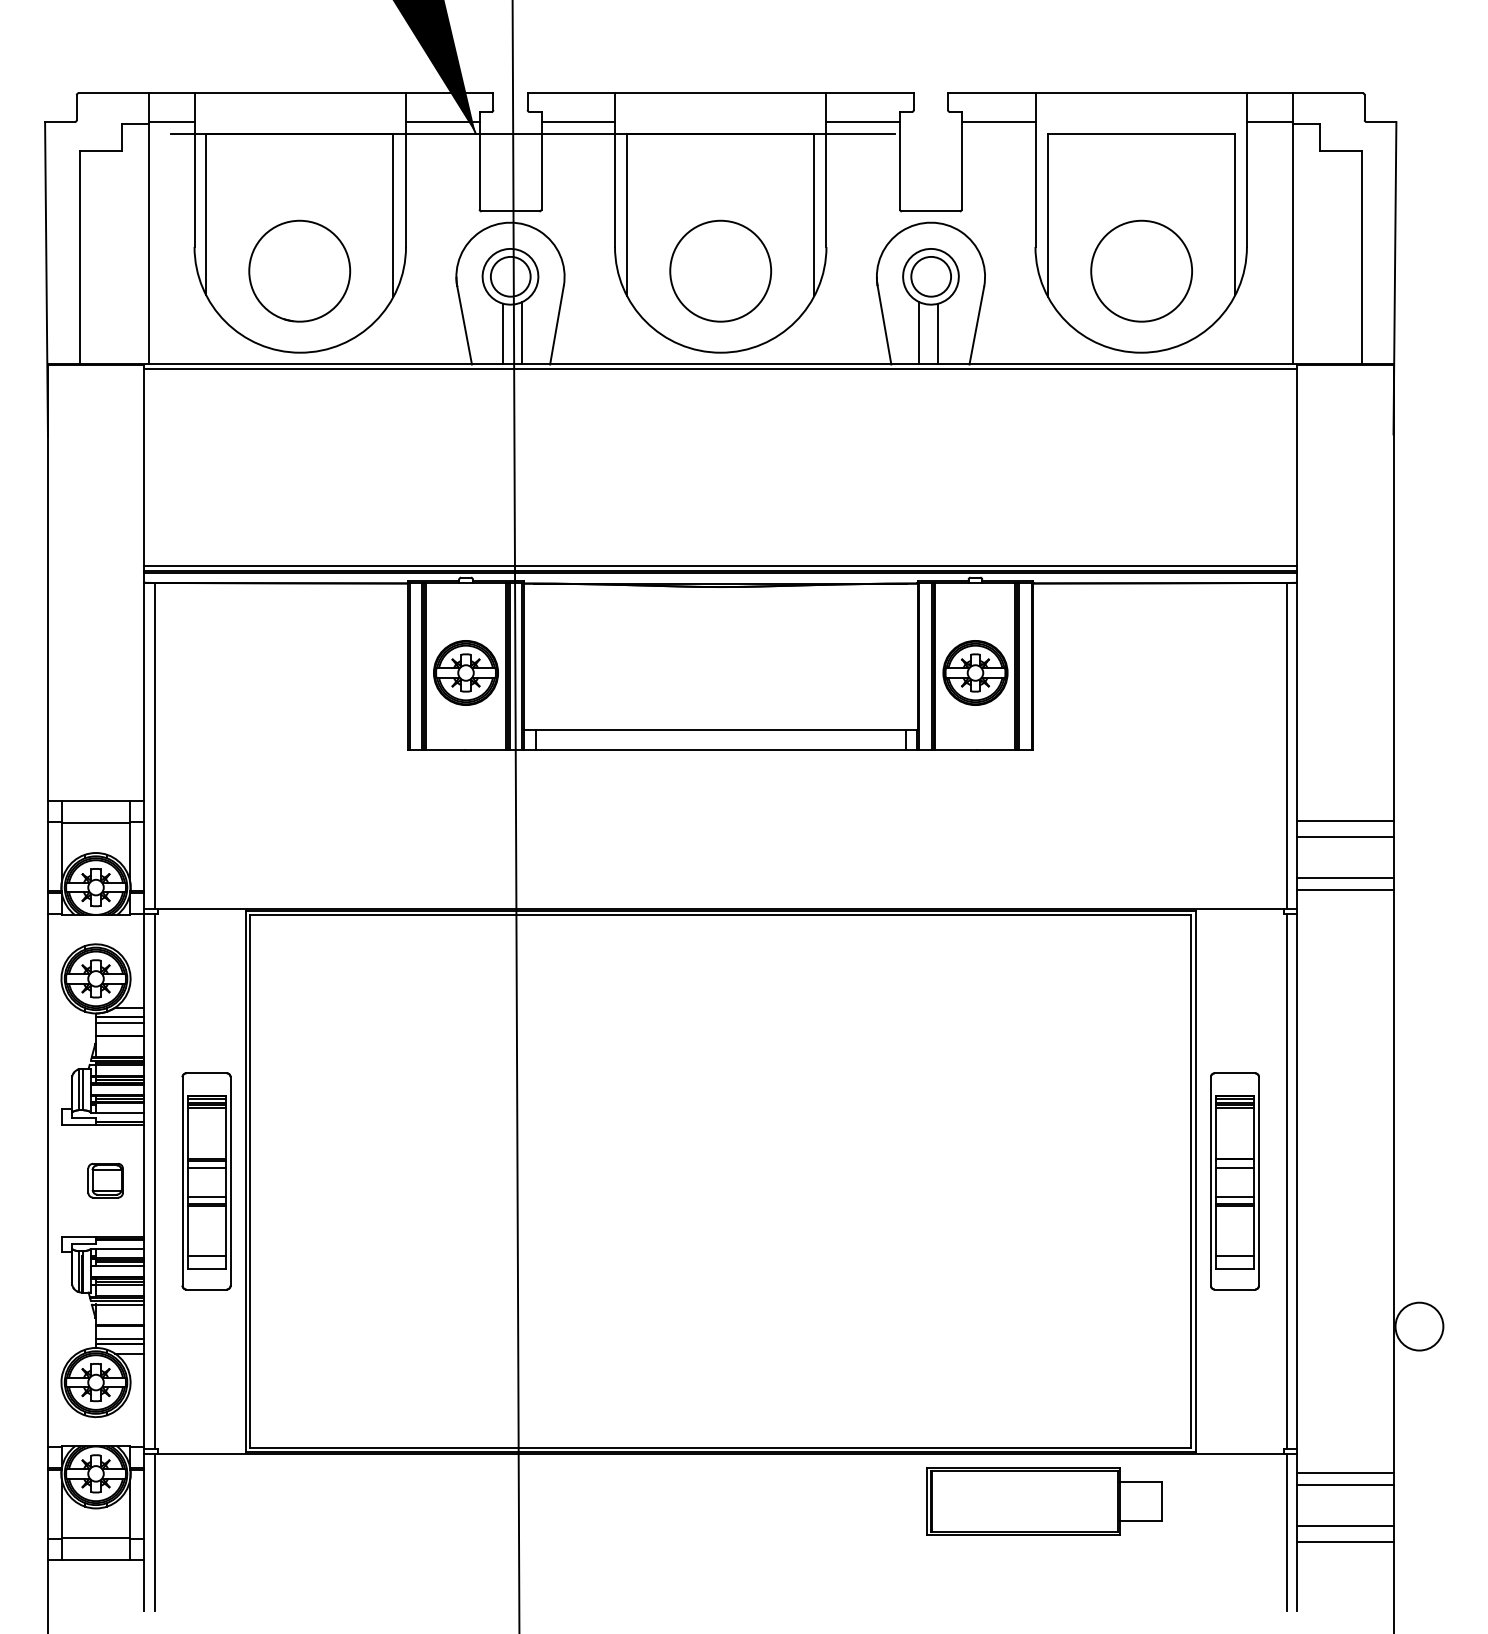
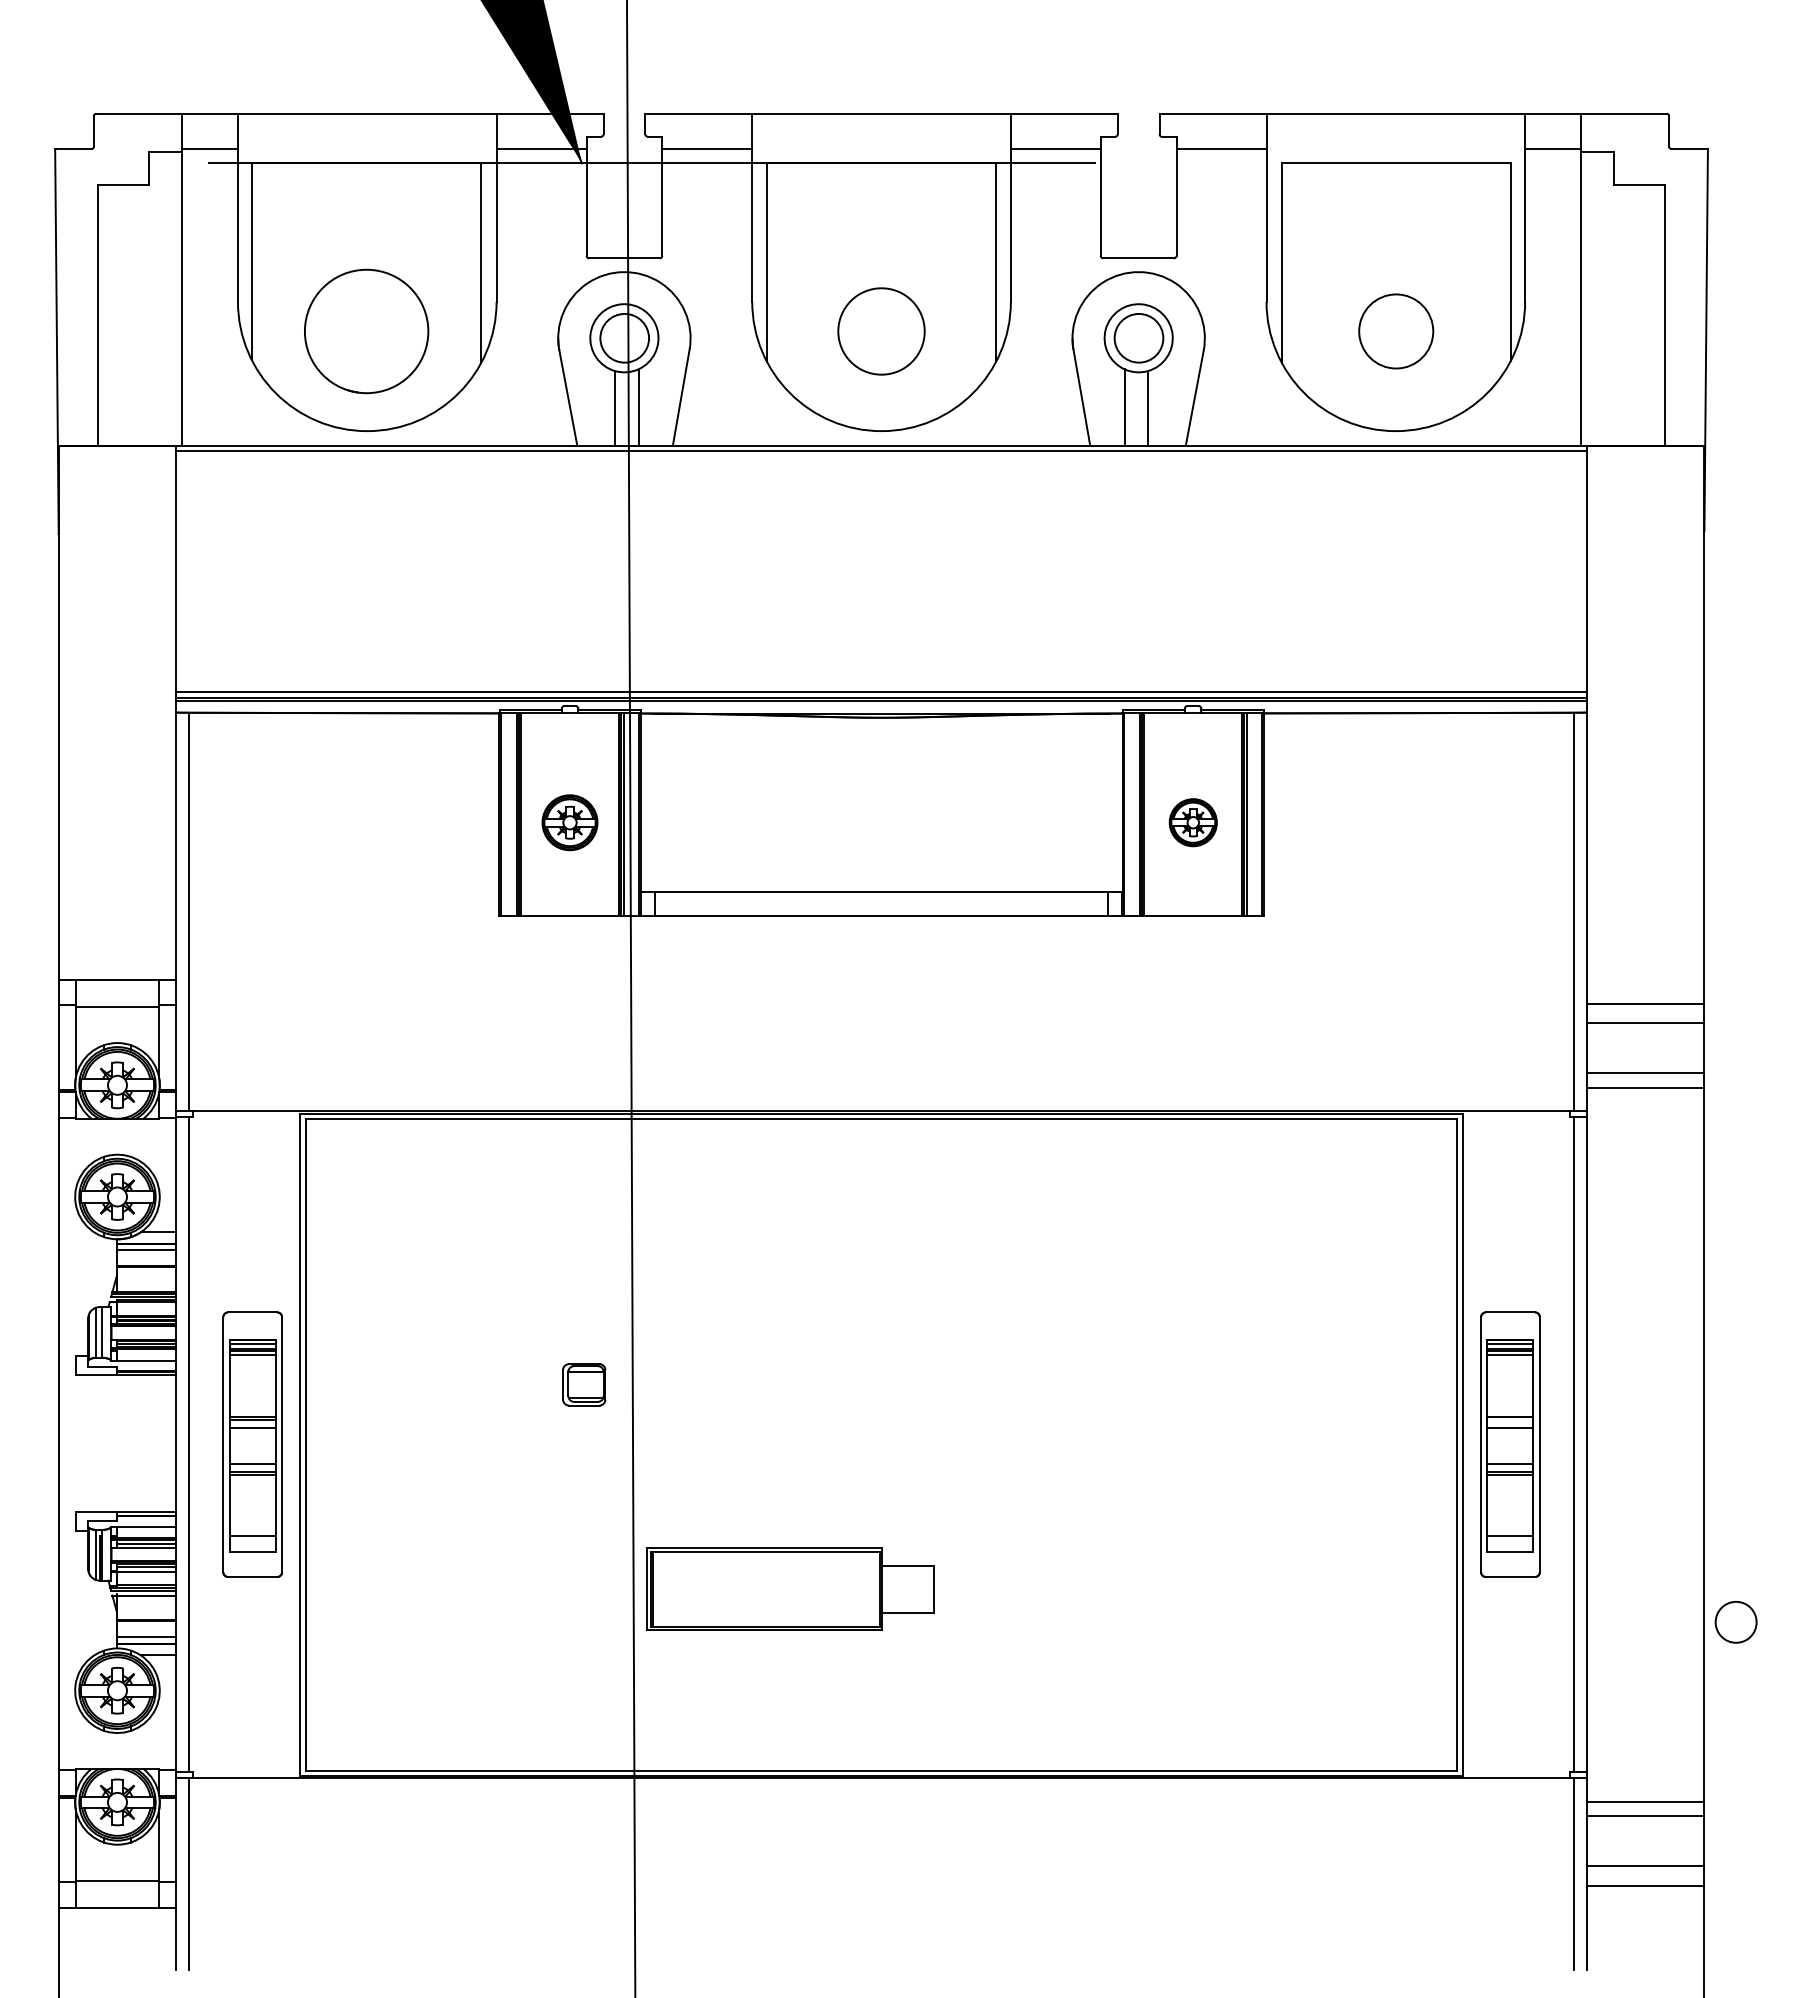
circle: (720, 271) -> (881, 331), size x0.7
circle: (1140, 271) -> (1395, 331), size x0.6
part: (465, 672) -> (569, 822), size x0.7
part: (975, 672) -> (1193, 822), size x0.6
part: (105, 1180) -> (584, 1384), moved
circle: (1418, 1326) -> (1735, 1622), size x0.7
part: (1044, 1500) -> (790, 1588), moved

